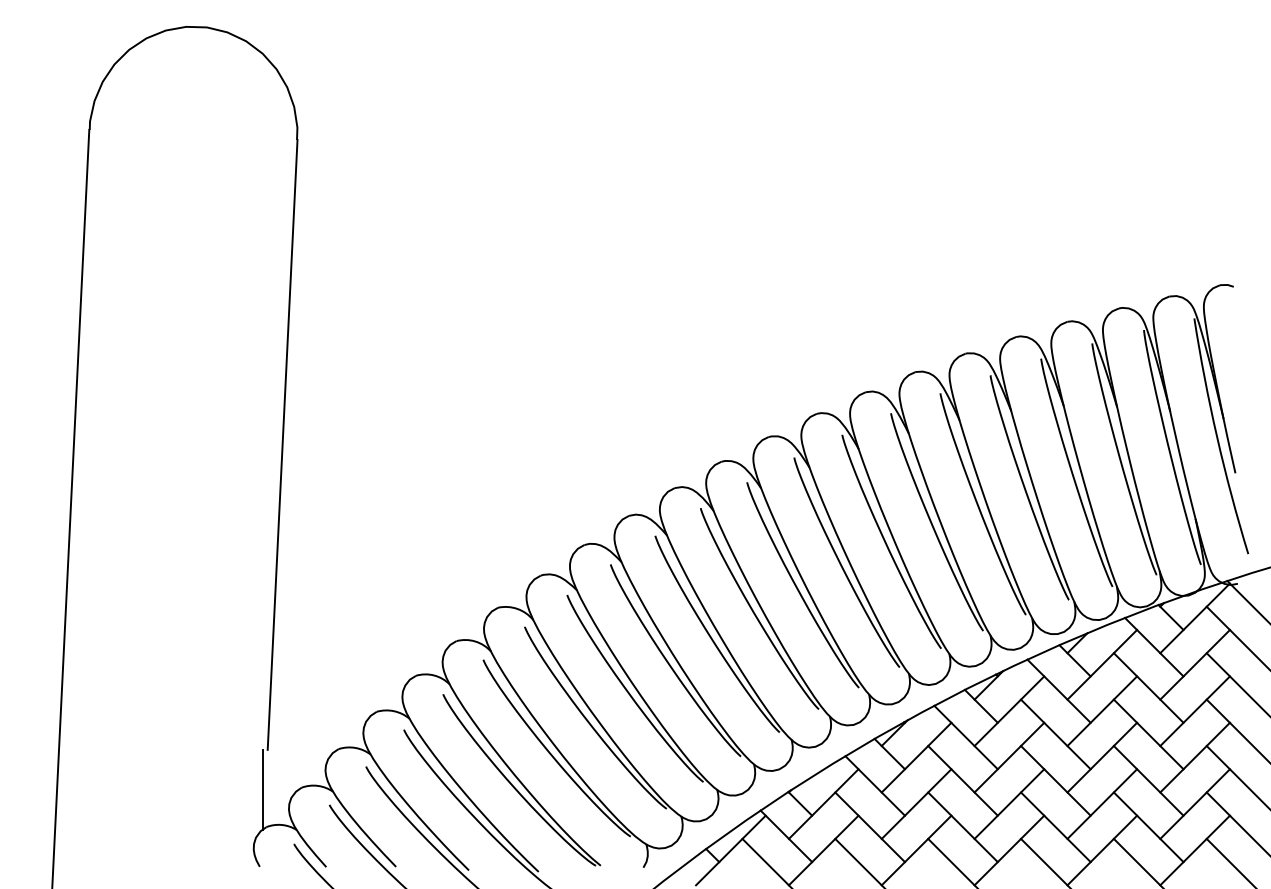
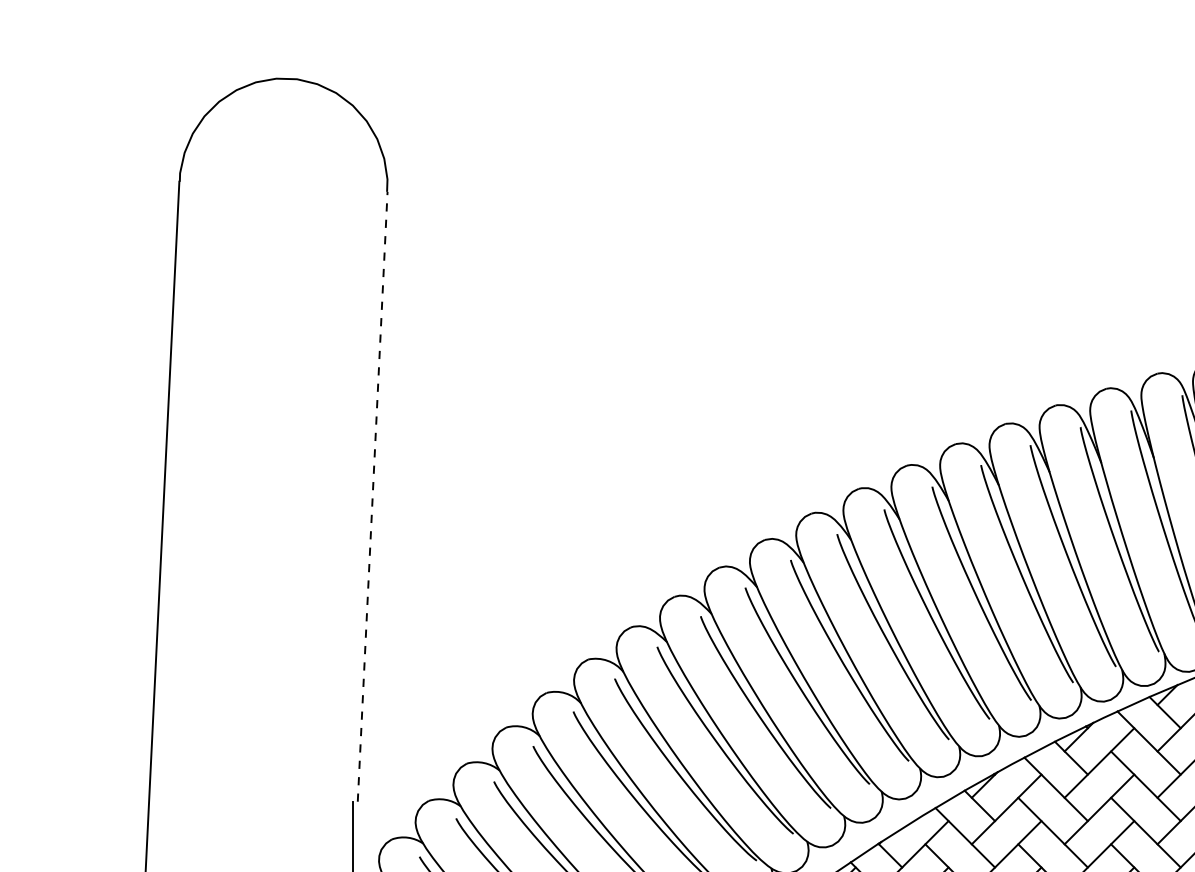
line: (282, 444) -> (372, 496), solid -> dashed

